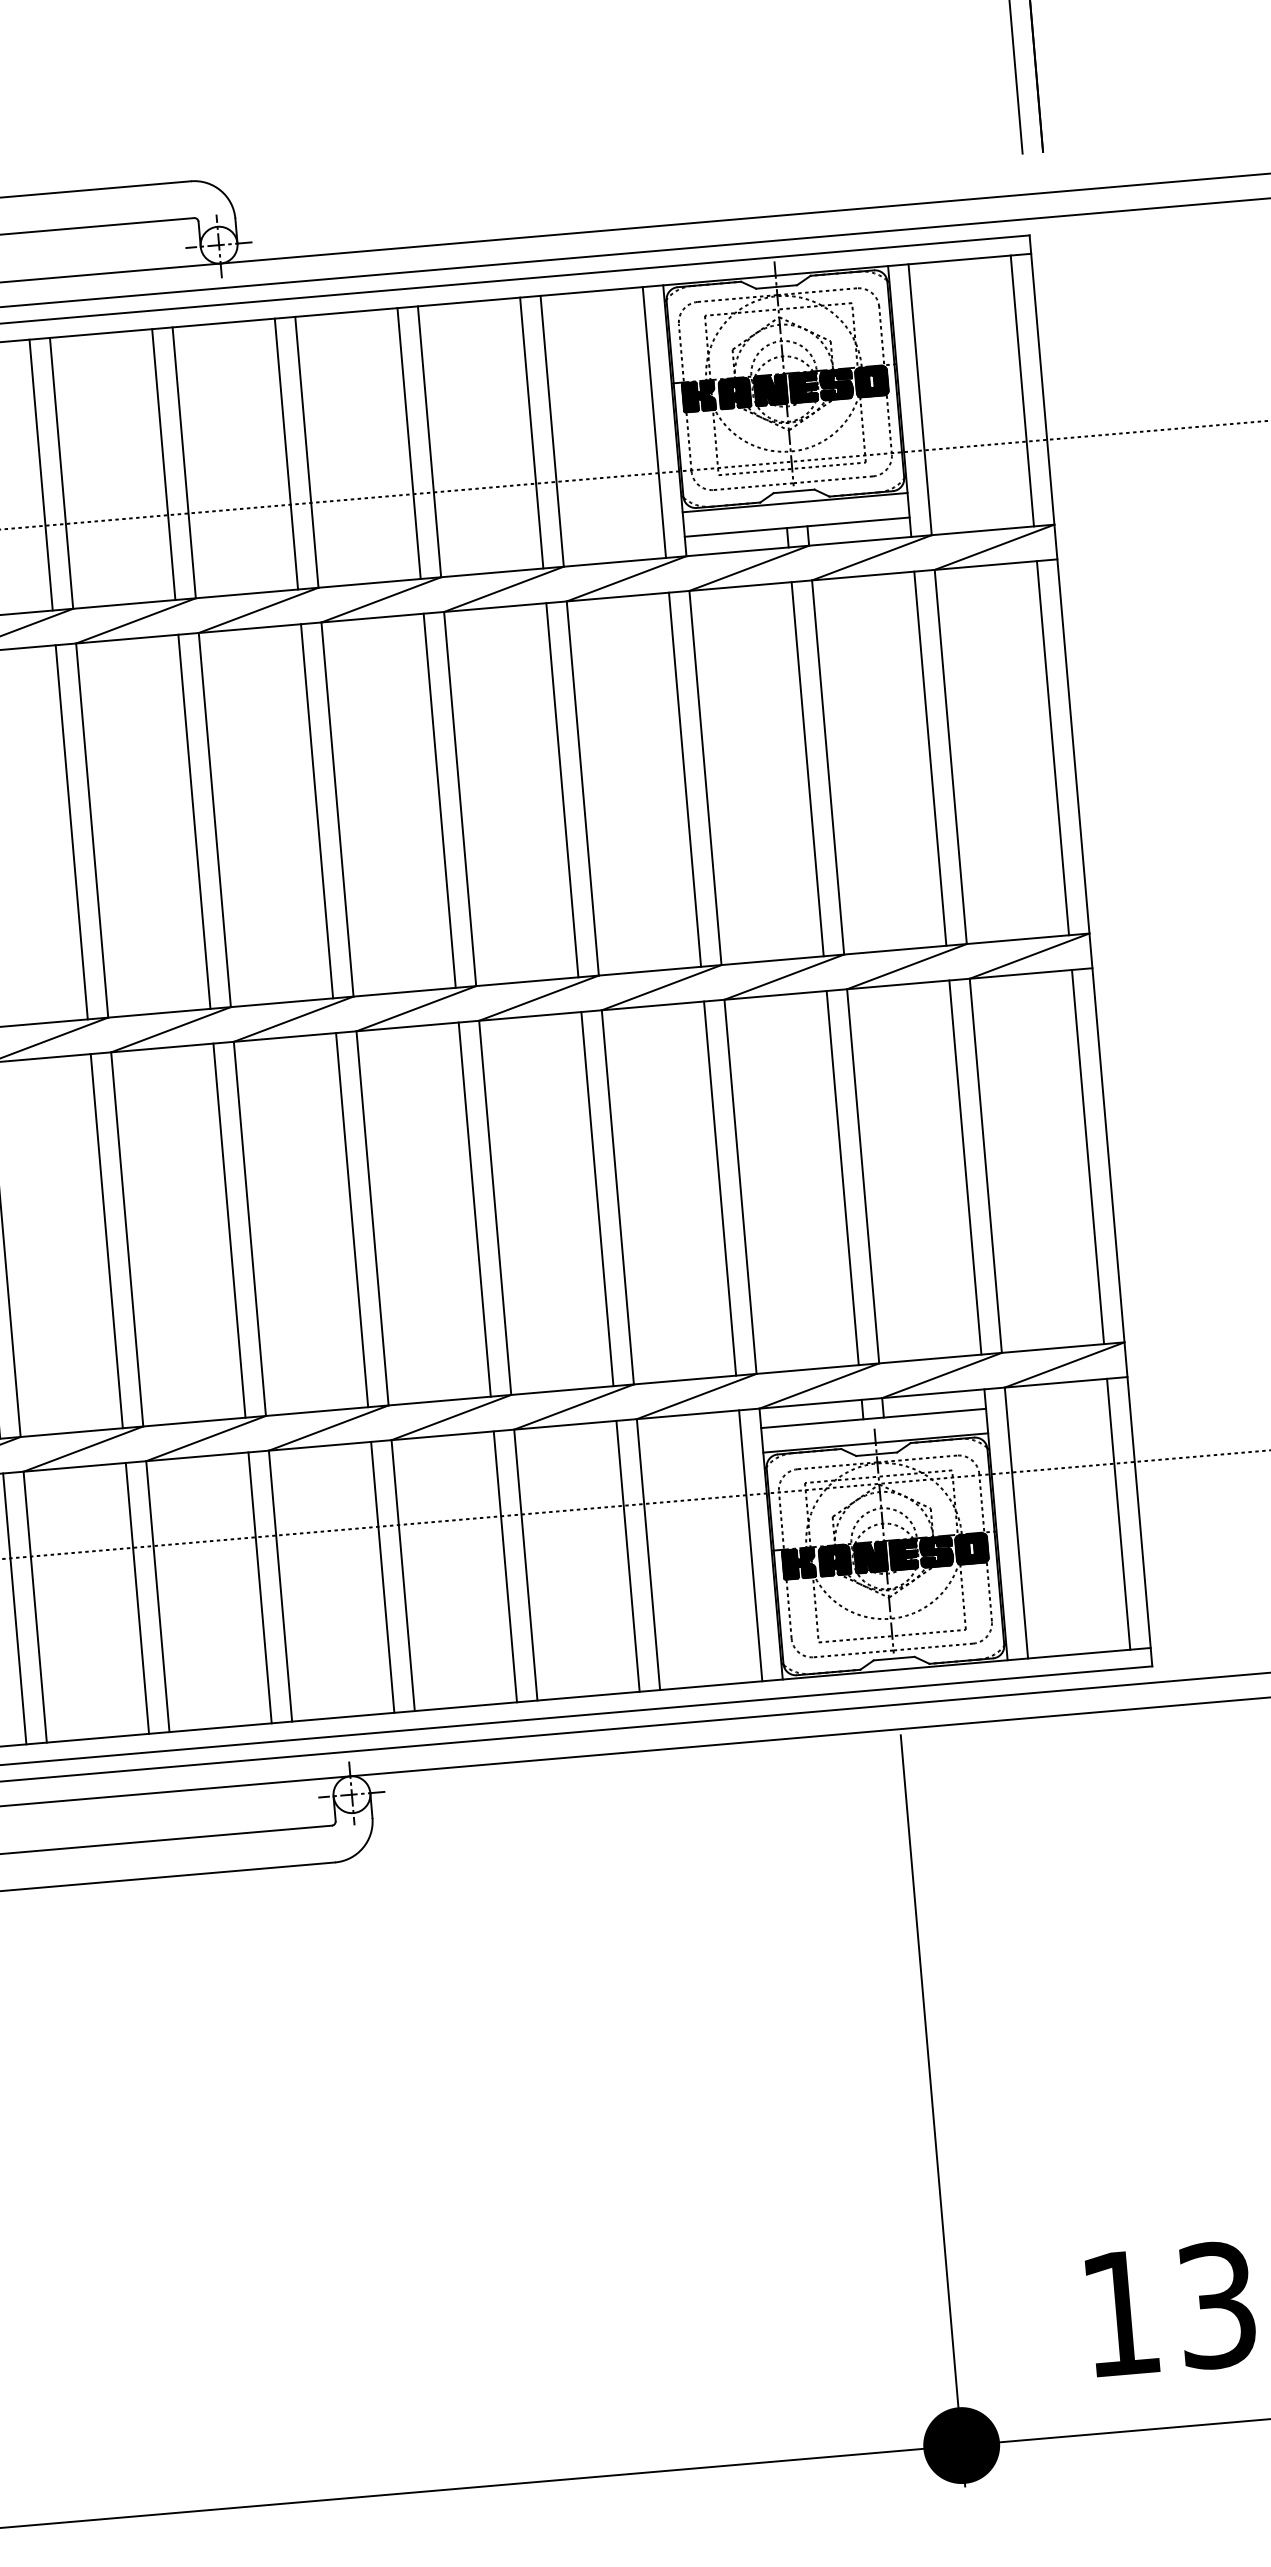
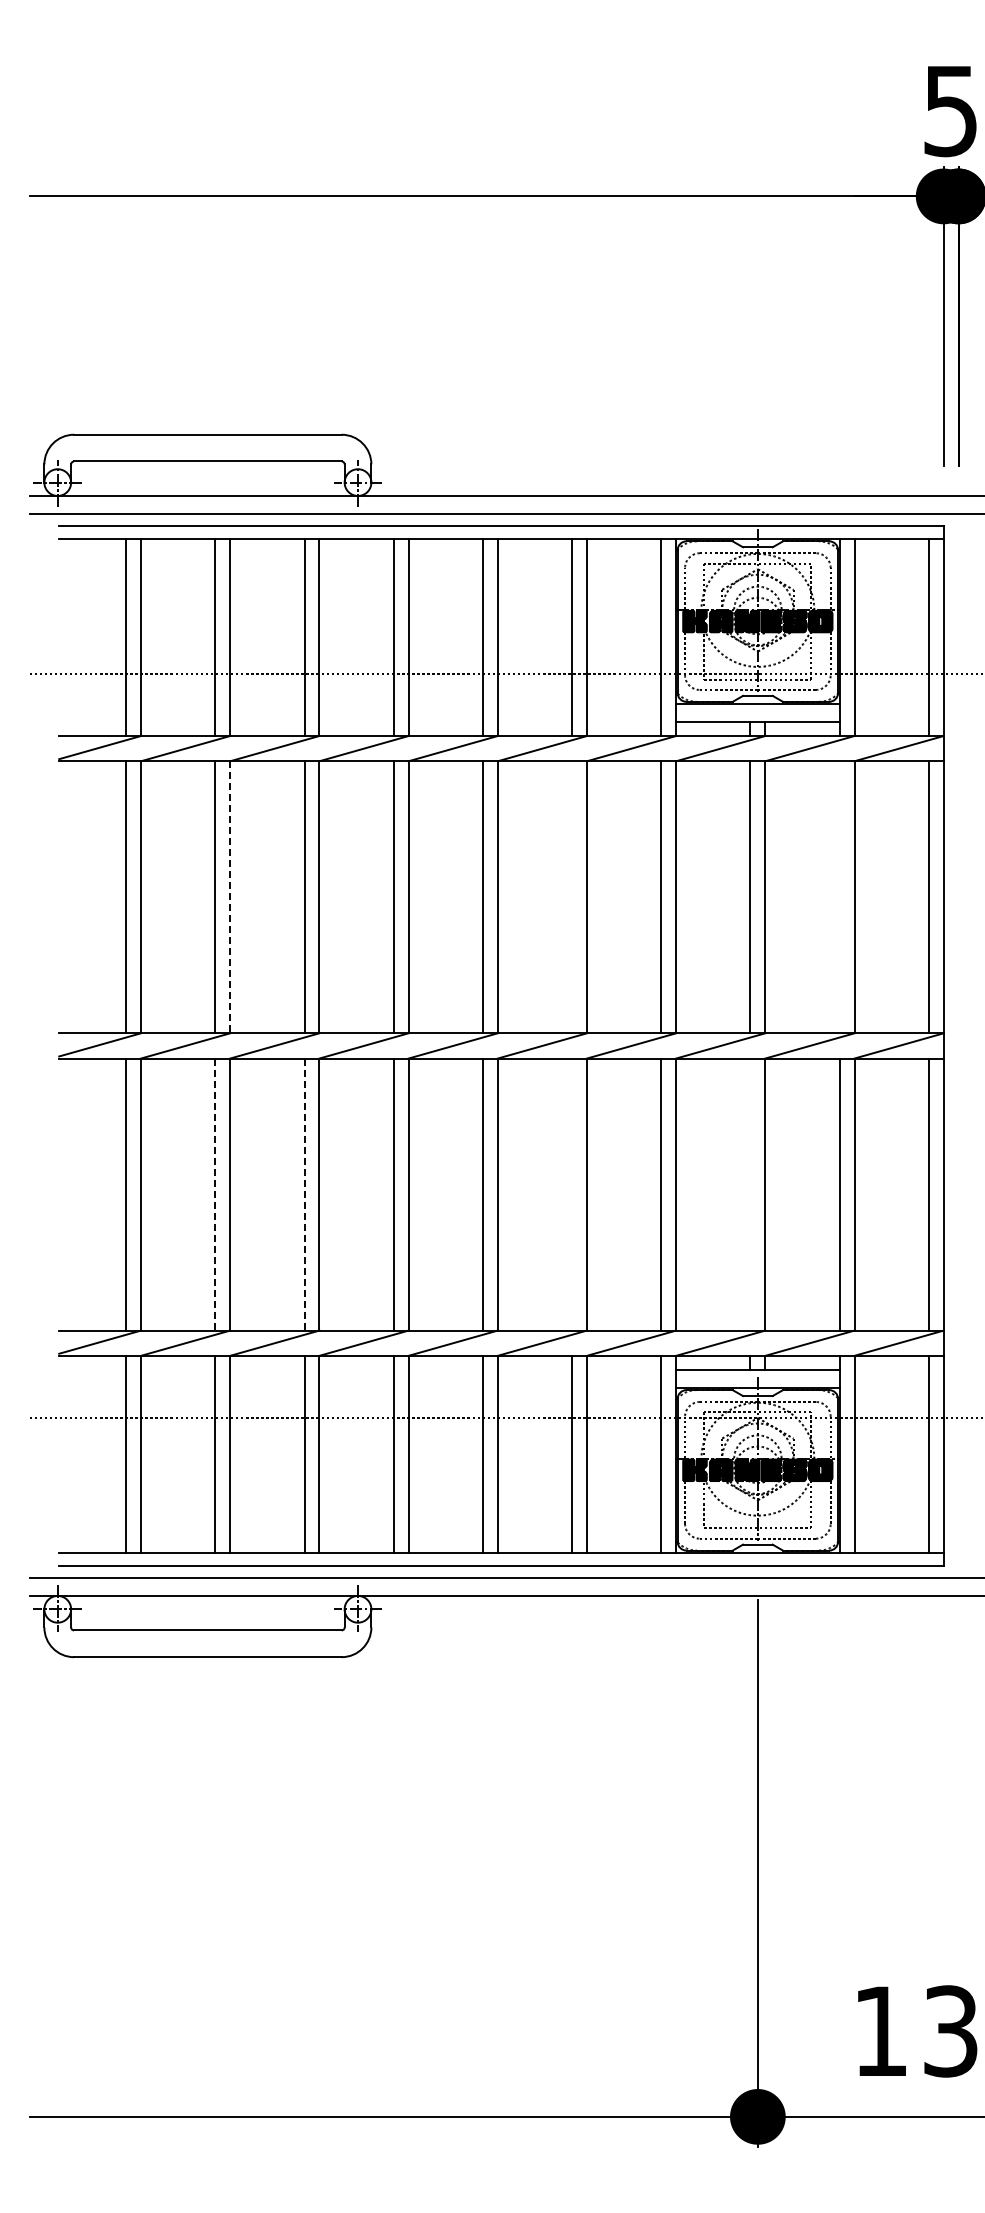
line: (930, 759) -> (839, 897), removed
line: (562, 790) -> (572, 897), removed
line: (92, 830) -> (230, 897), solid -> dashed
line: (842, 1177) -> (750, 1194), removed
line: (598, 1198) -> (572, 1194), removed
line: (229, 1231) -> (304, 1195), solid -> dashed
line: (107, 1242) -> (215, 1195), solid -> dashed

